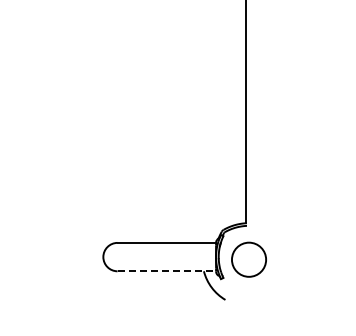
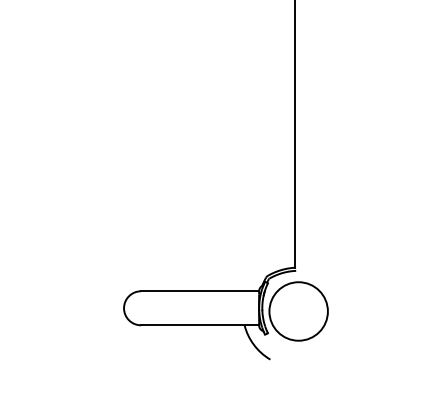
circle: (248, 259) -> (298, 311), size x1.43
line: (167, 271) -> (200, 325), dashed -> solid

